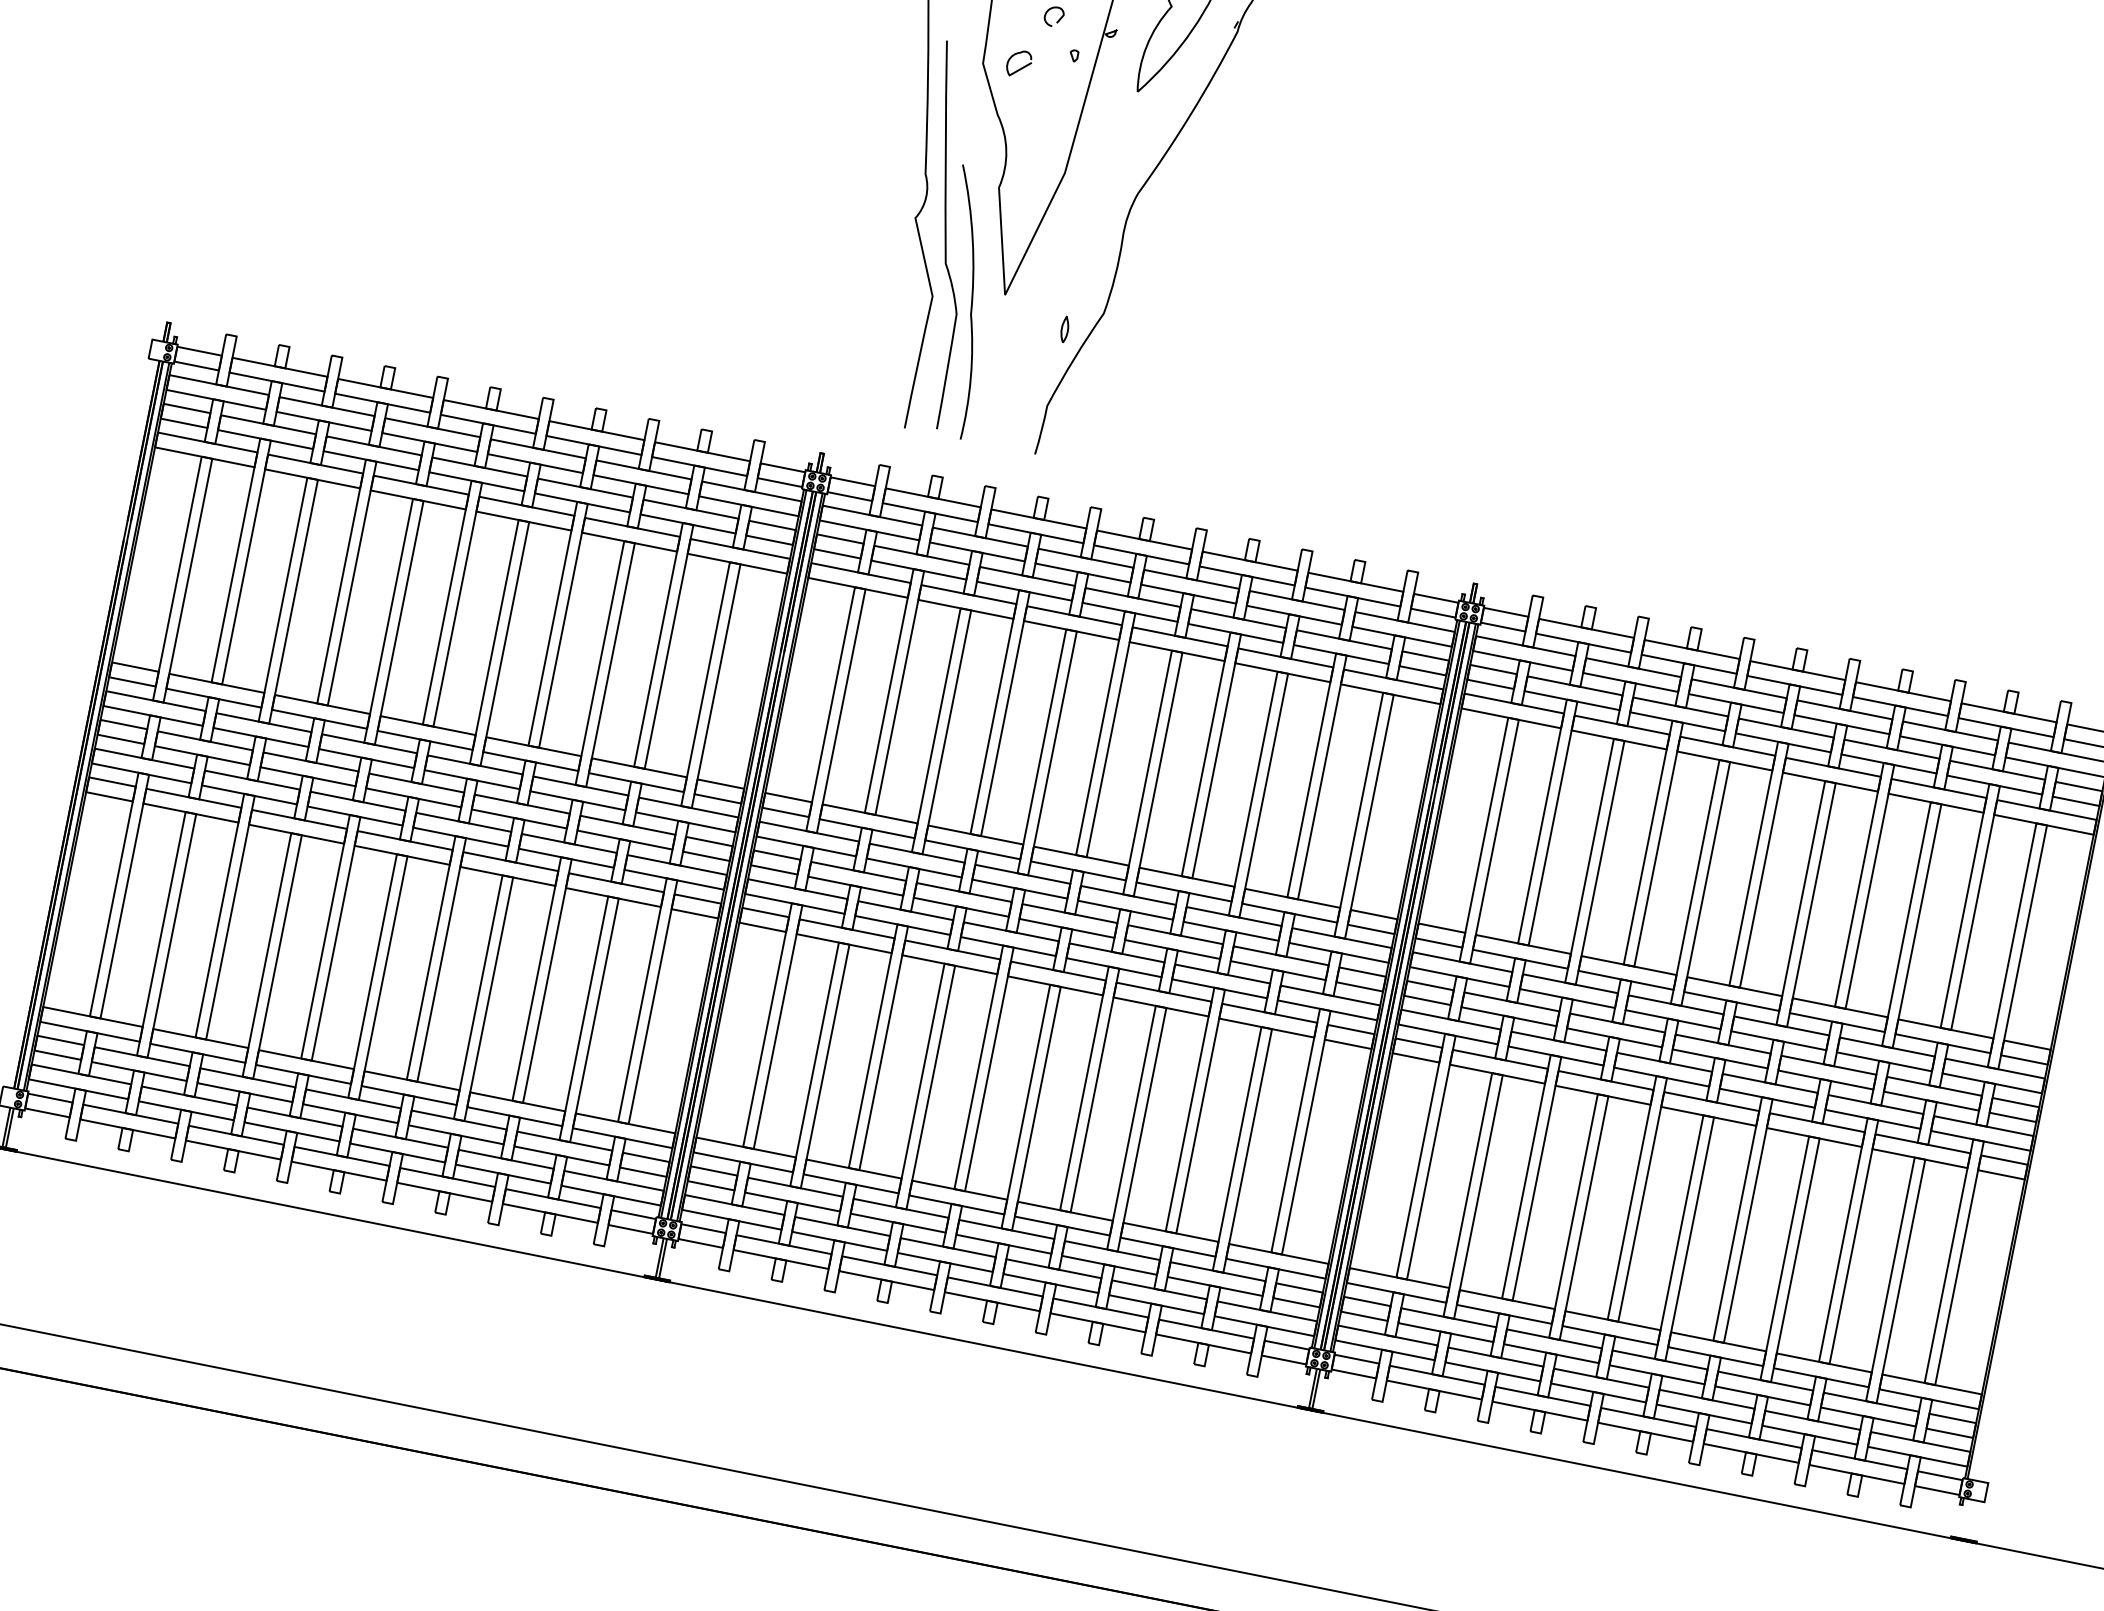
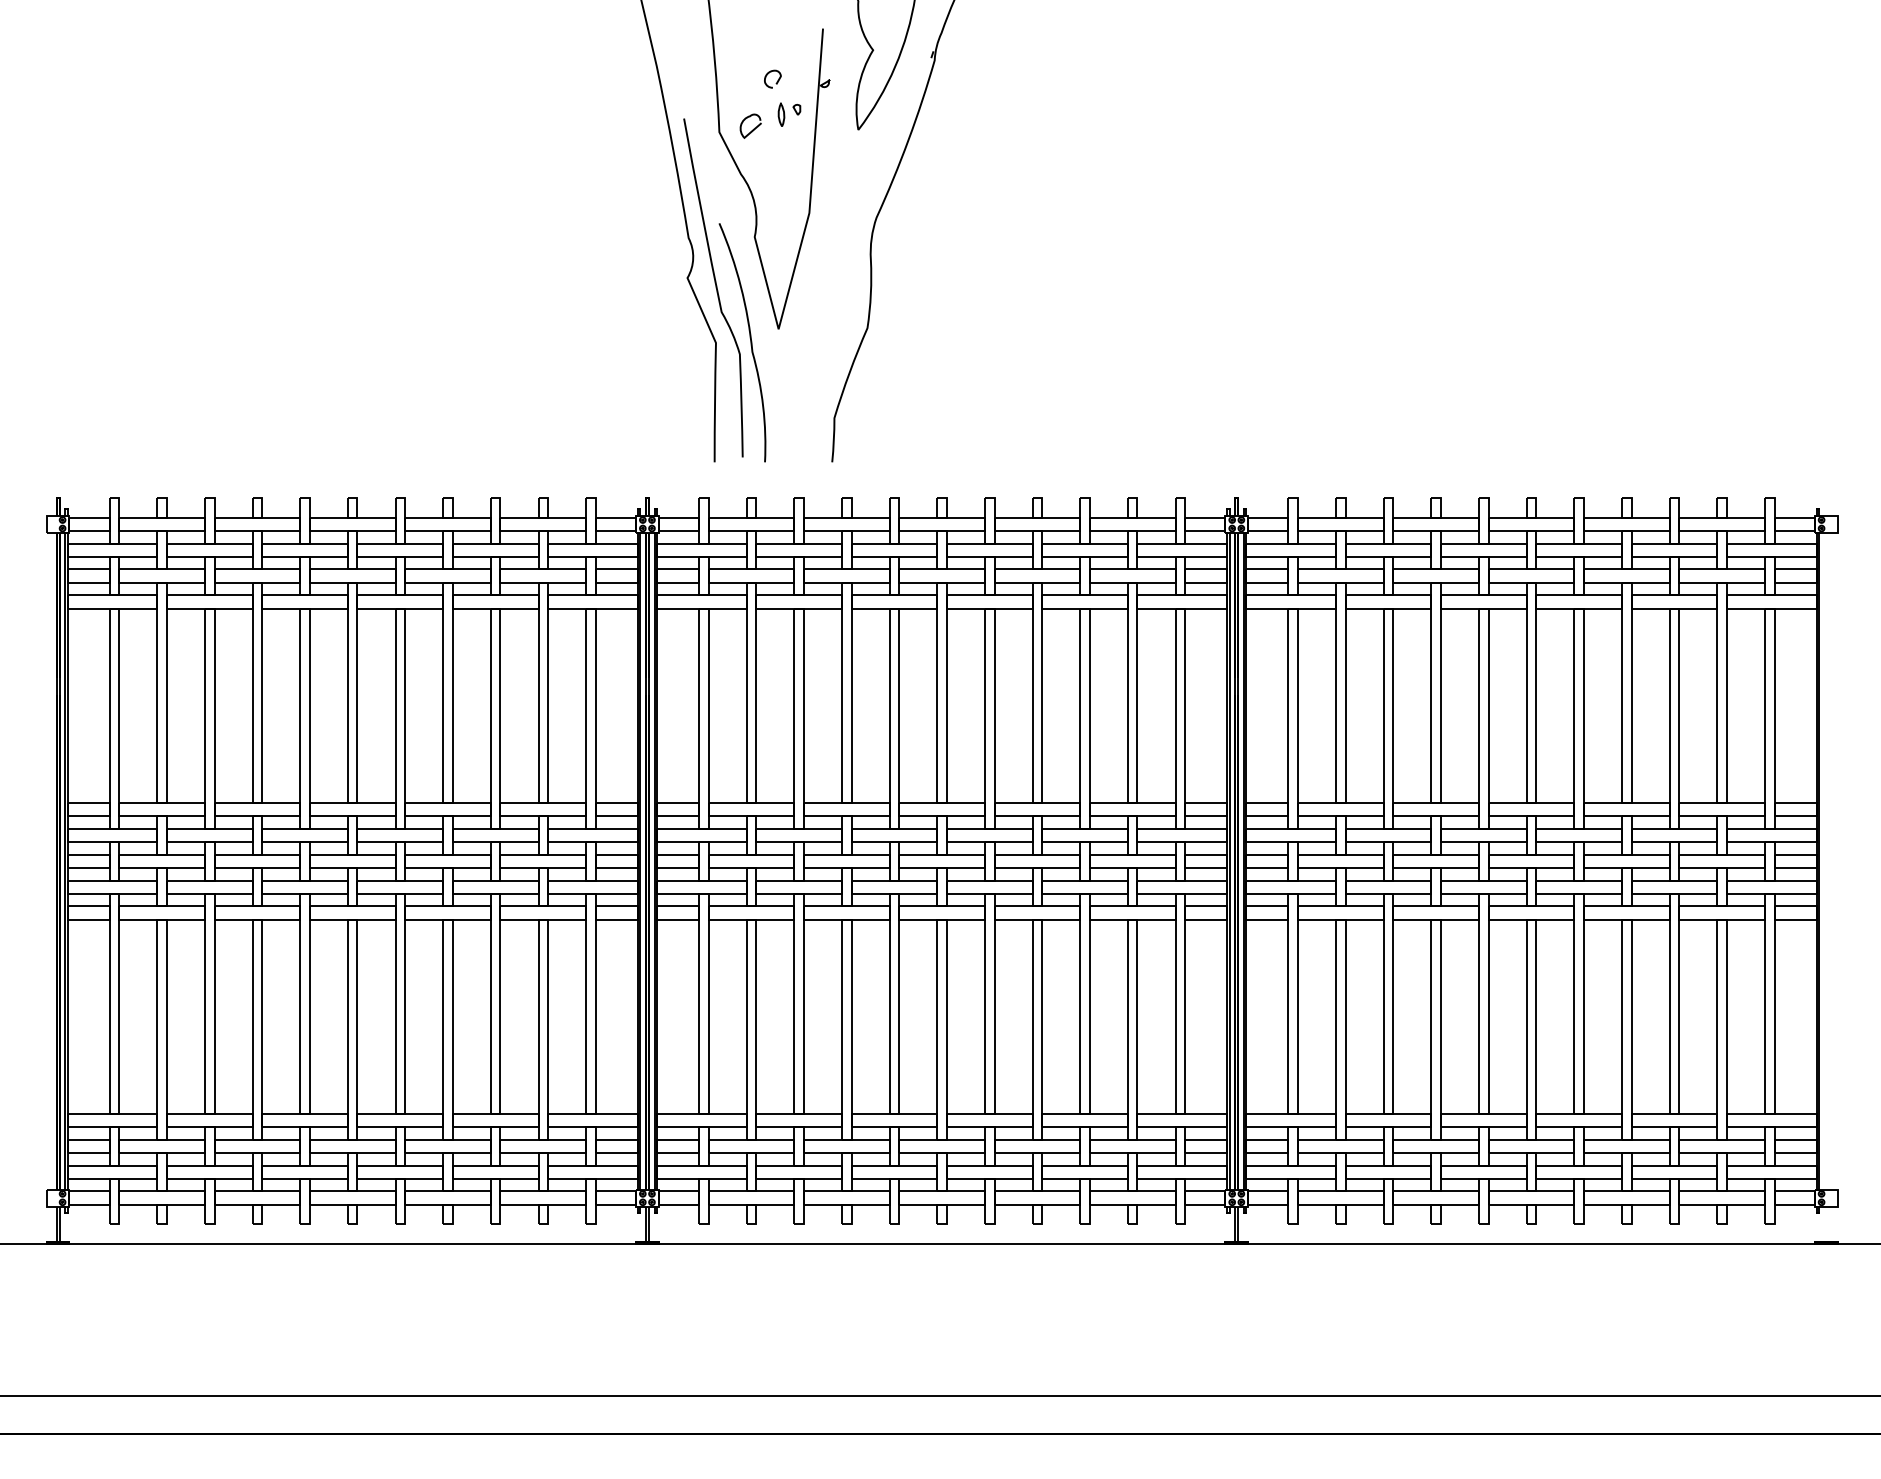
curve: (1062, 328) -> (779, 114), moved

